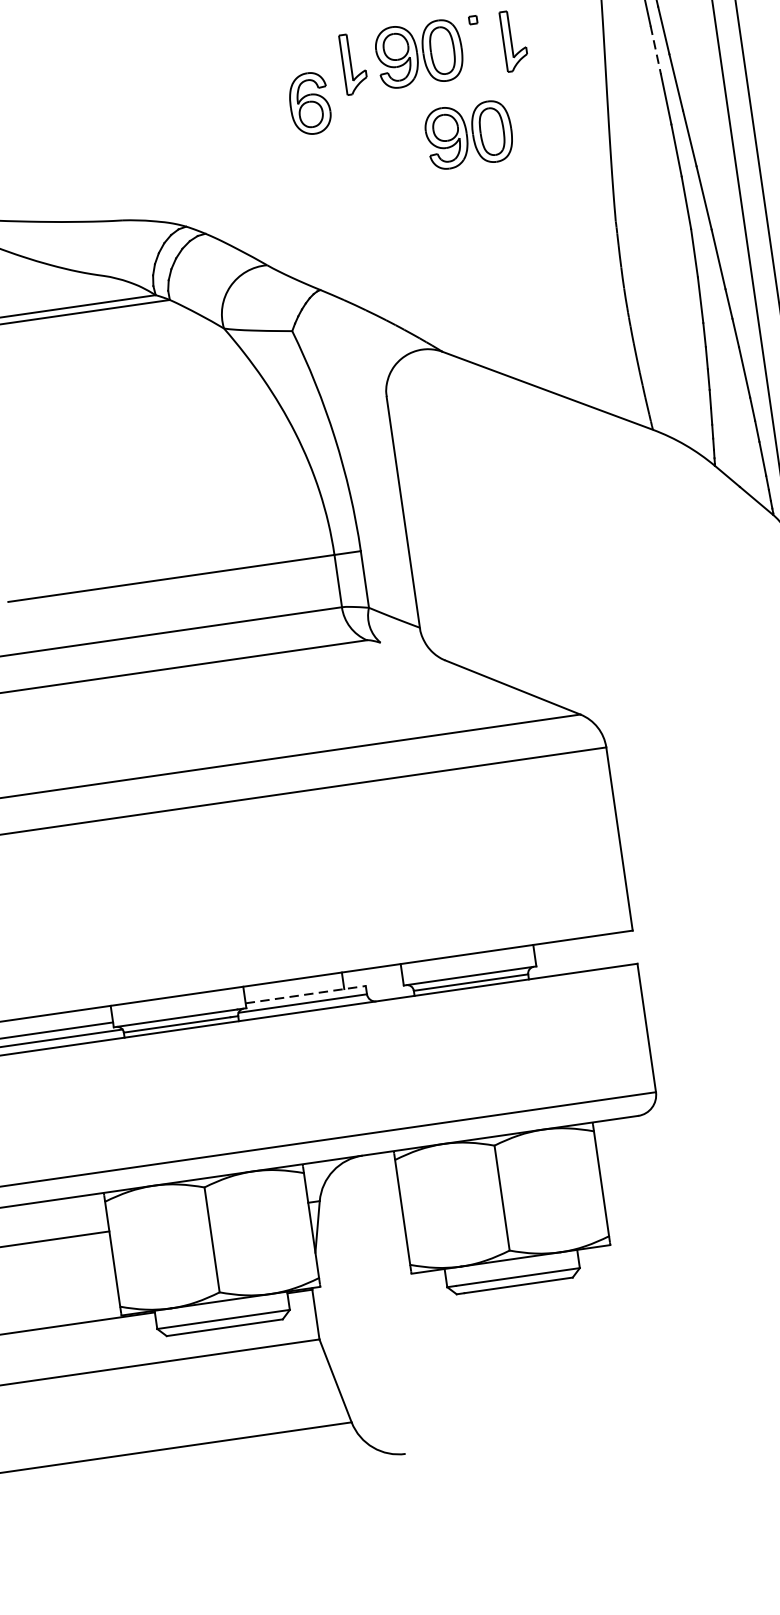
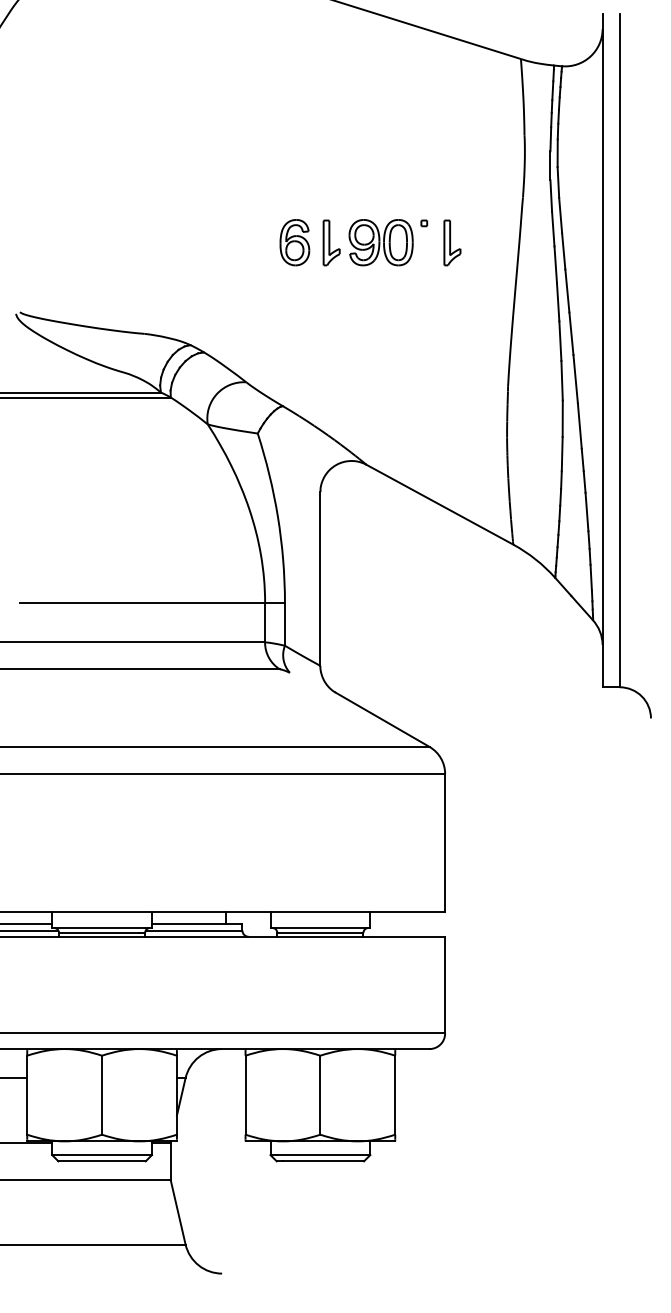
line: (655, 50) -> (555, 265), dashed -> solid
part: (309, 103) -> (294, 242), moved
part: (468, 134) -> (408, 307), removed
line: (306, 994) -> (197, 924), dashed -> solid

